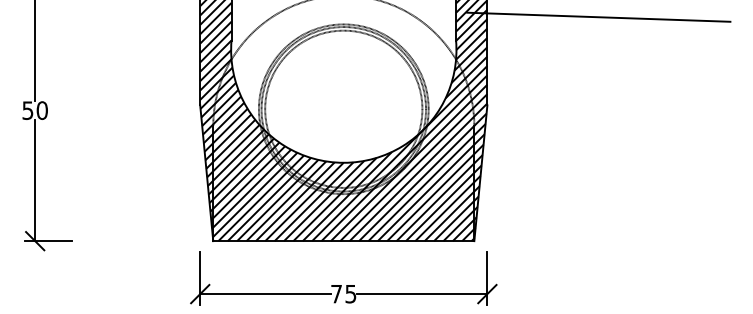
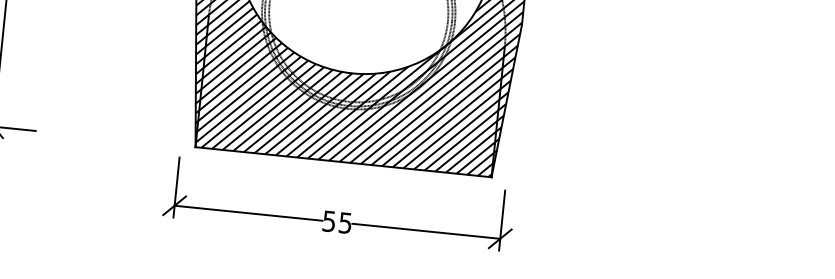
text: (336, 294) -> (329, 221), 75 -> 55

